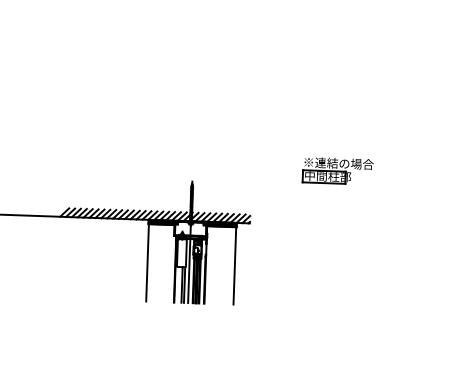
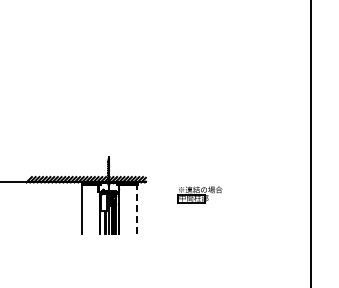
part: (337, 170) -> (199, 194), moved
line: (235, 265) -> (137, 209), solid -> dashed

